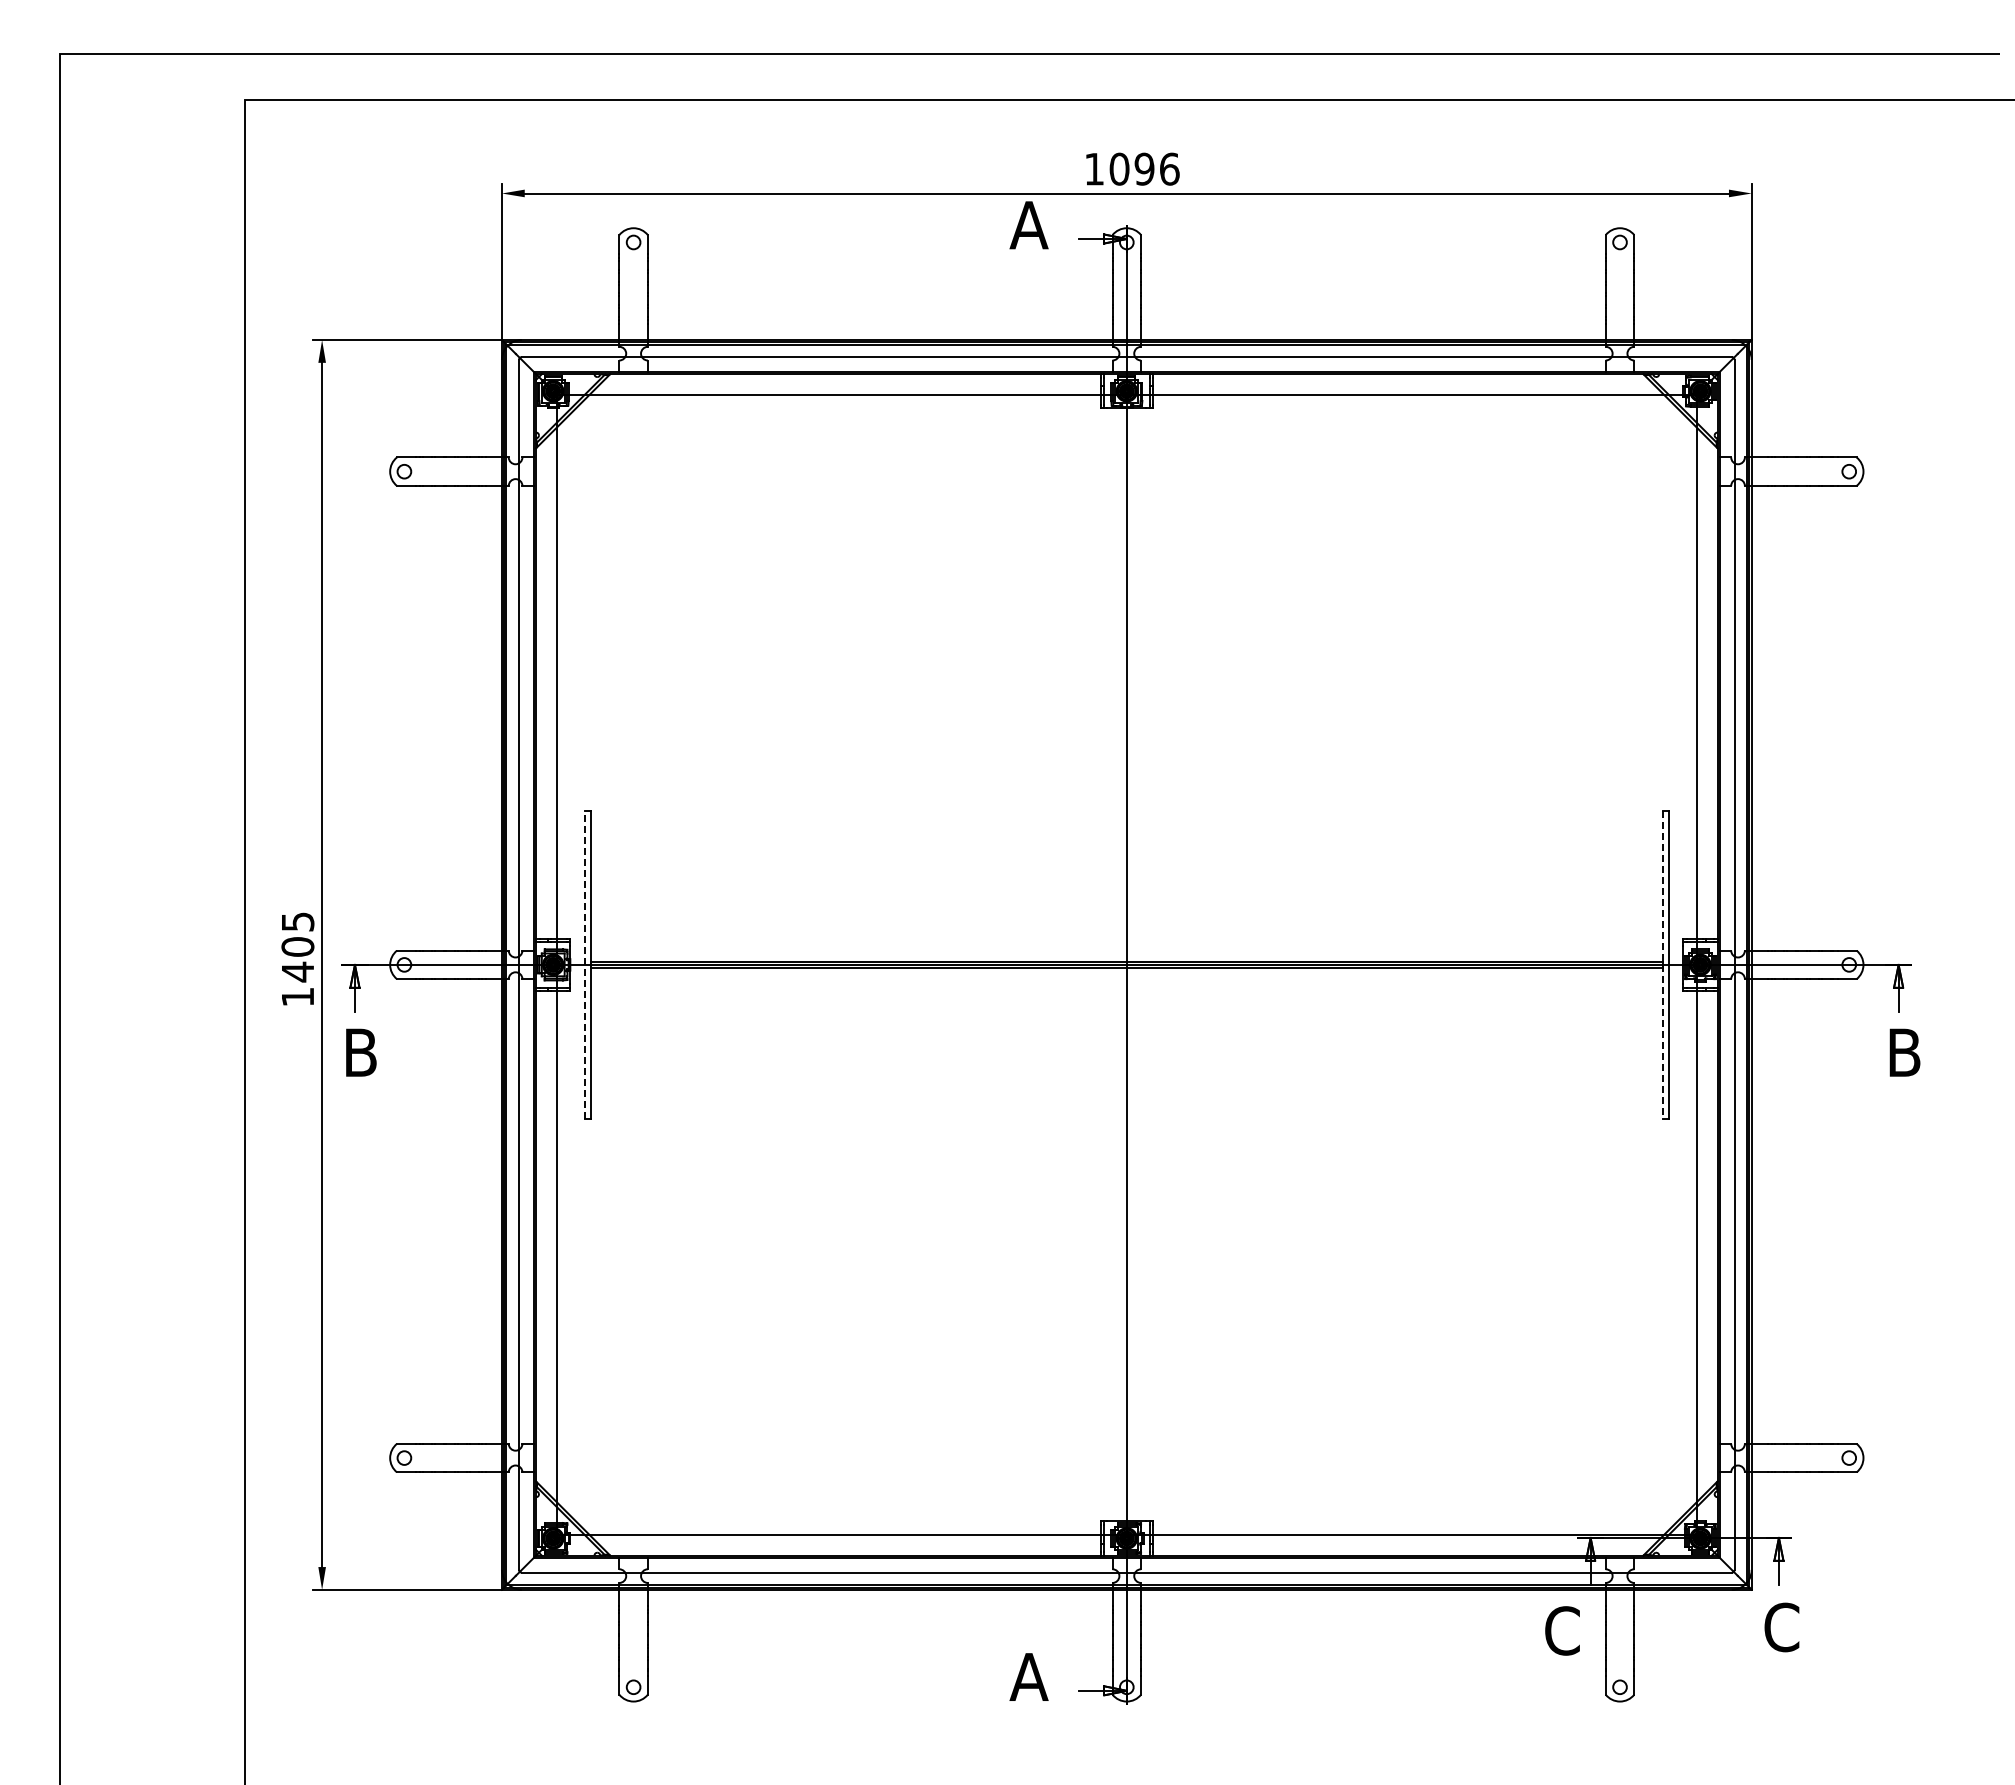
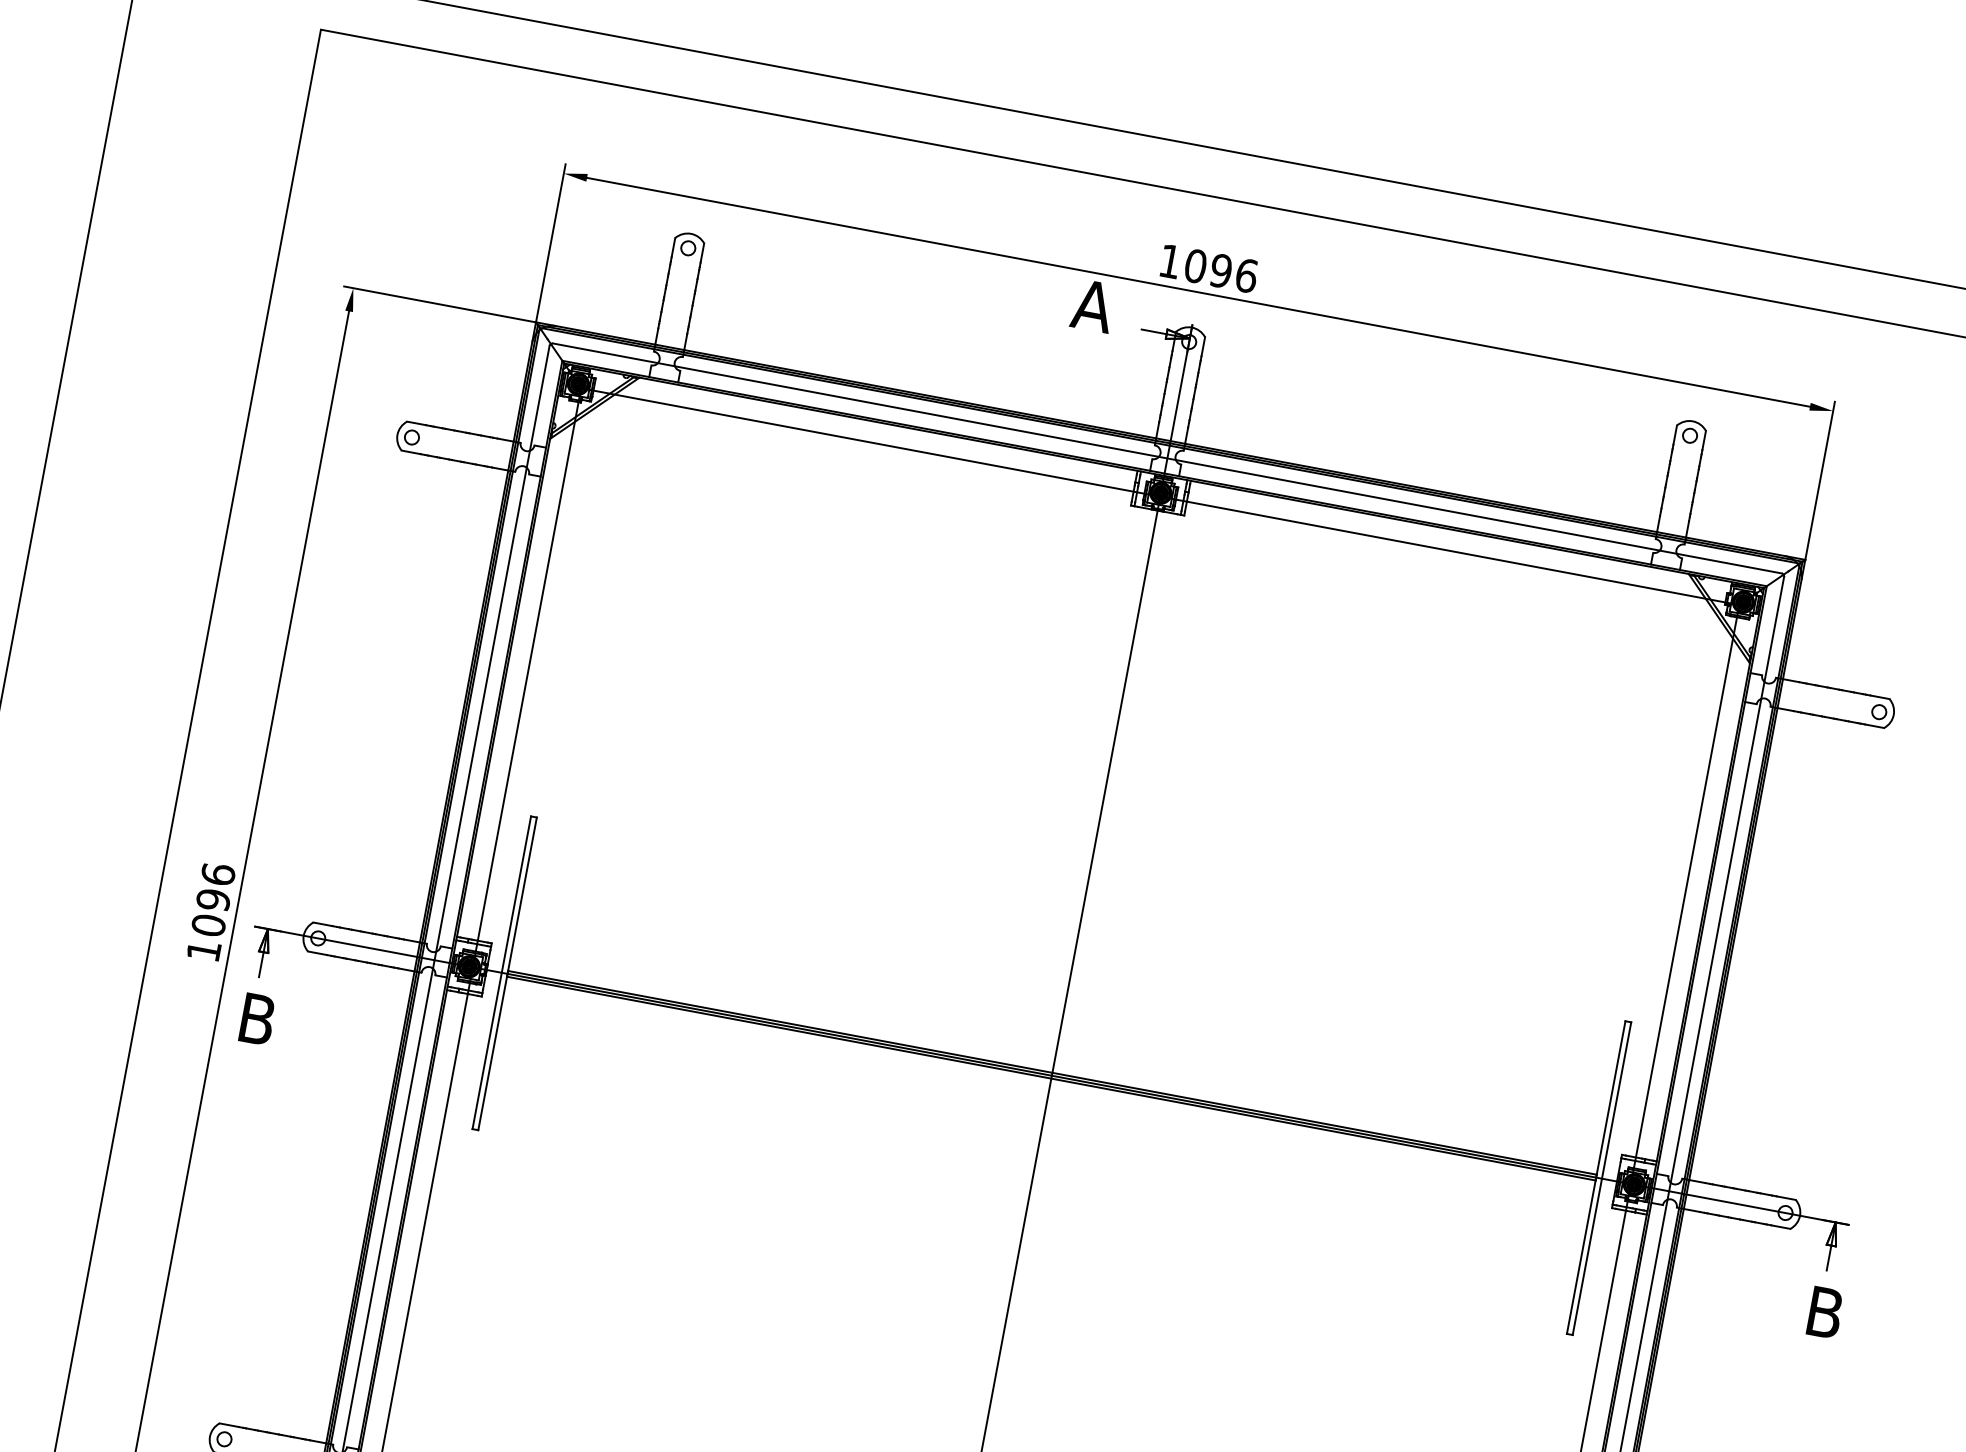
text: (297, 946) -> (213, 899), 1405 -> 1096
line: (585, 964) -> (502, 972), dashed -> solid
line: (1662, 964) -> (1595, 1177), dashed -> solid

